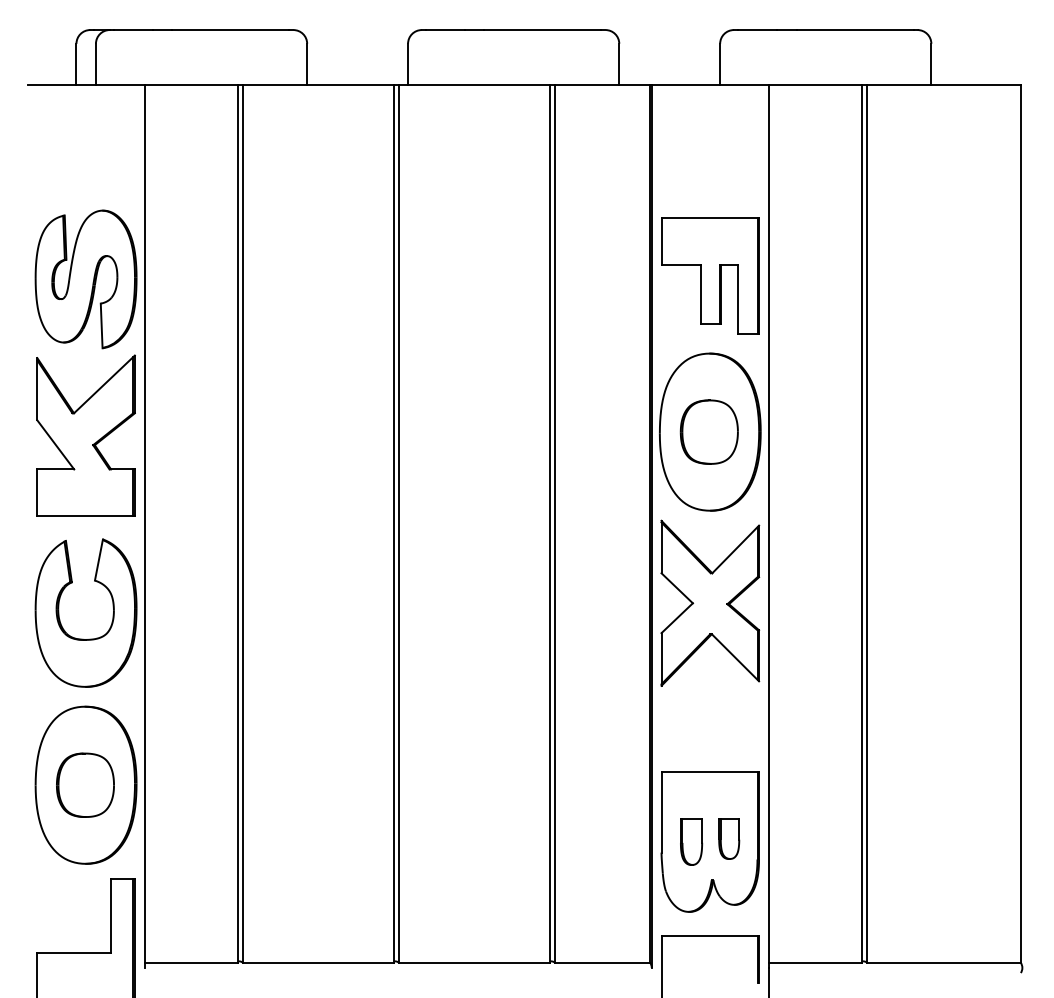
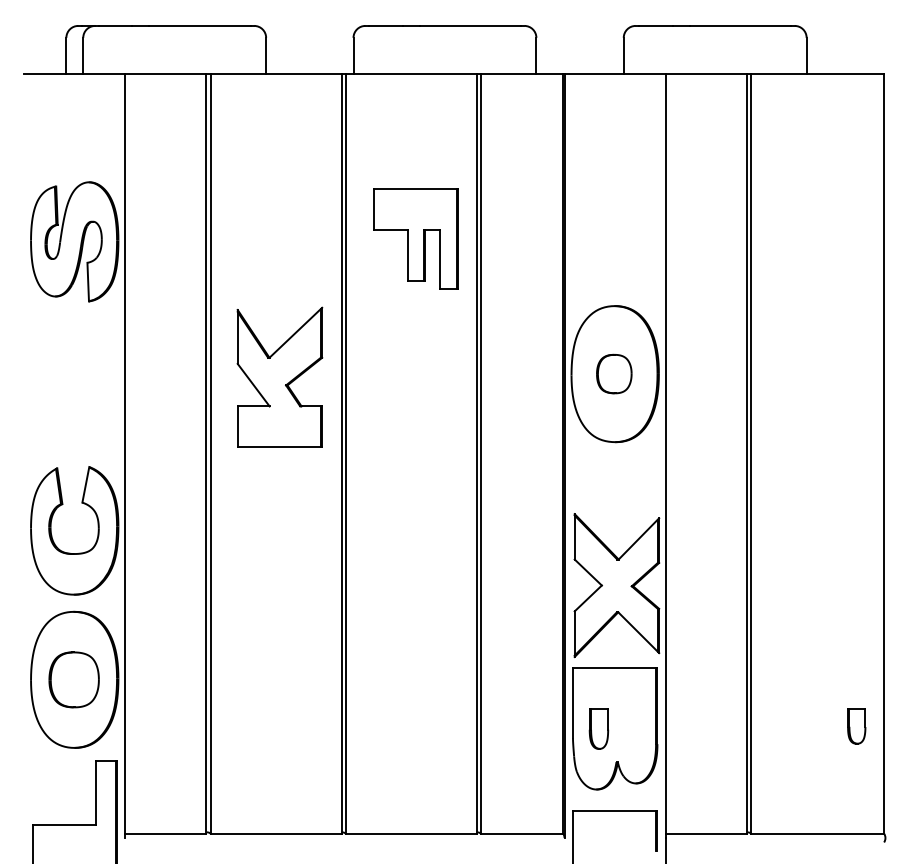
part: (710, 275) -> (416, 238), moved
part: (708, 431) -> (613, 373), size x0.7
part: (85, 435) -> (279, 377), moved
part: (710, 602) -> (617, 584), moved
part: (729, 838) -> (856, 725), moved

